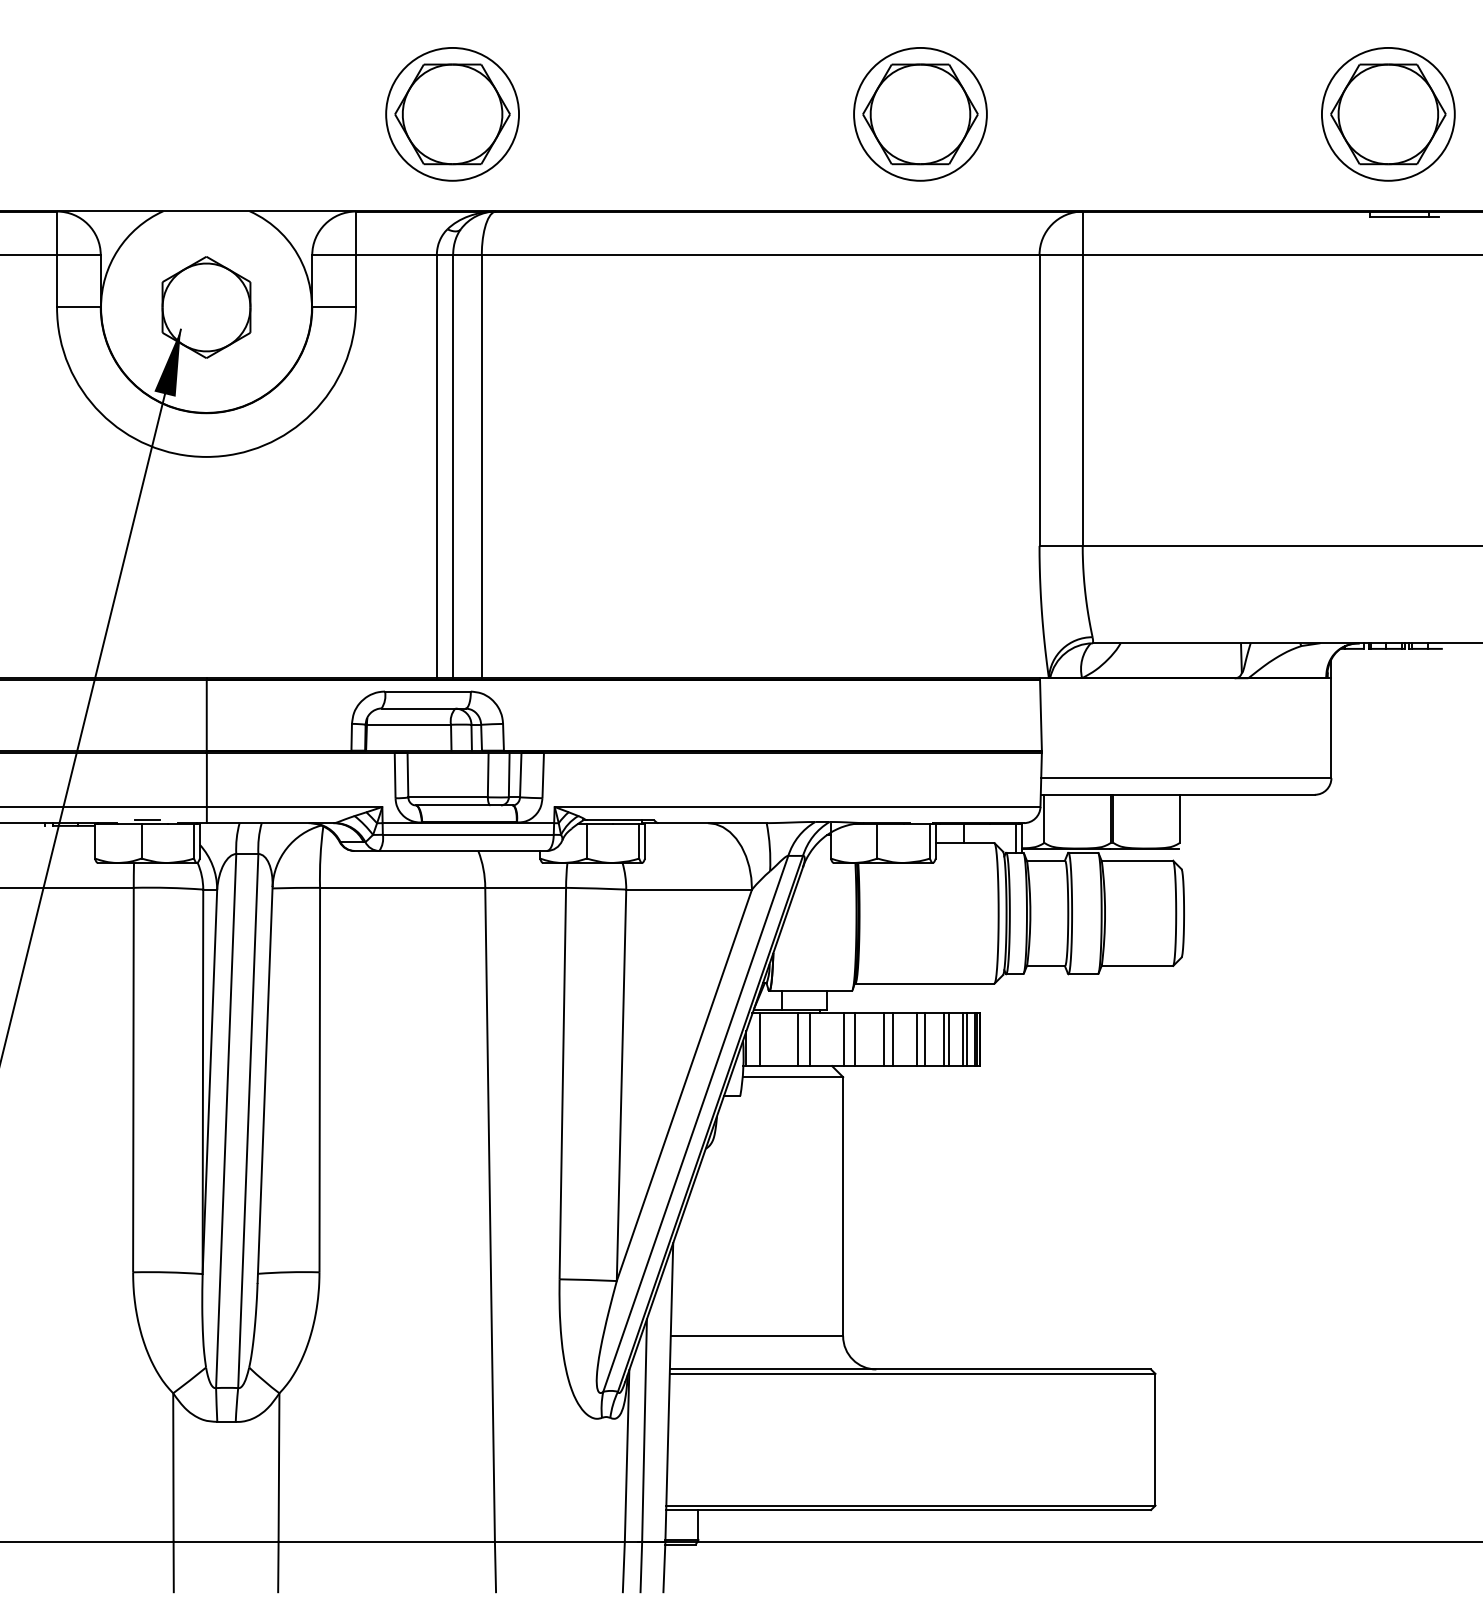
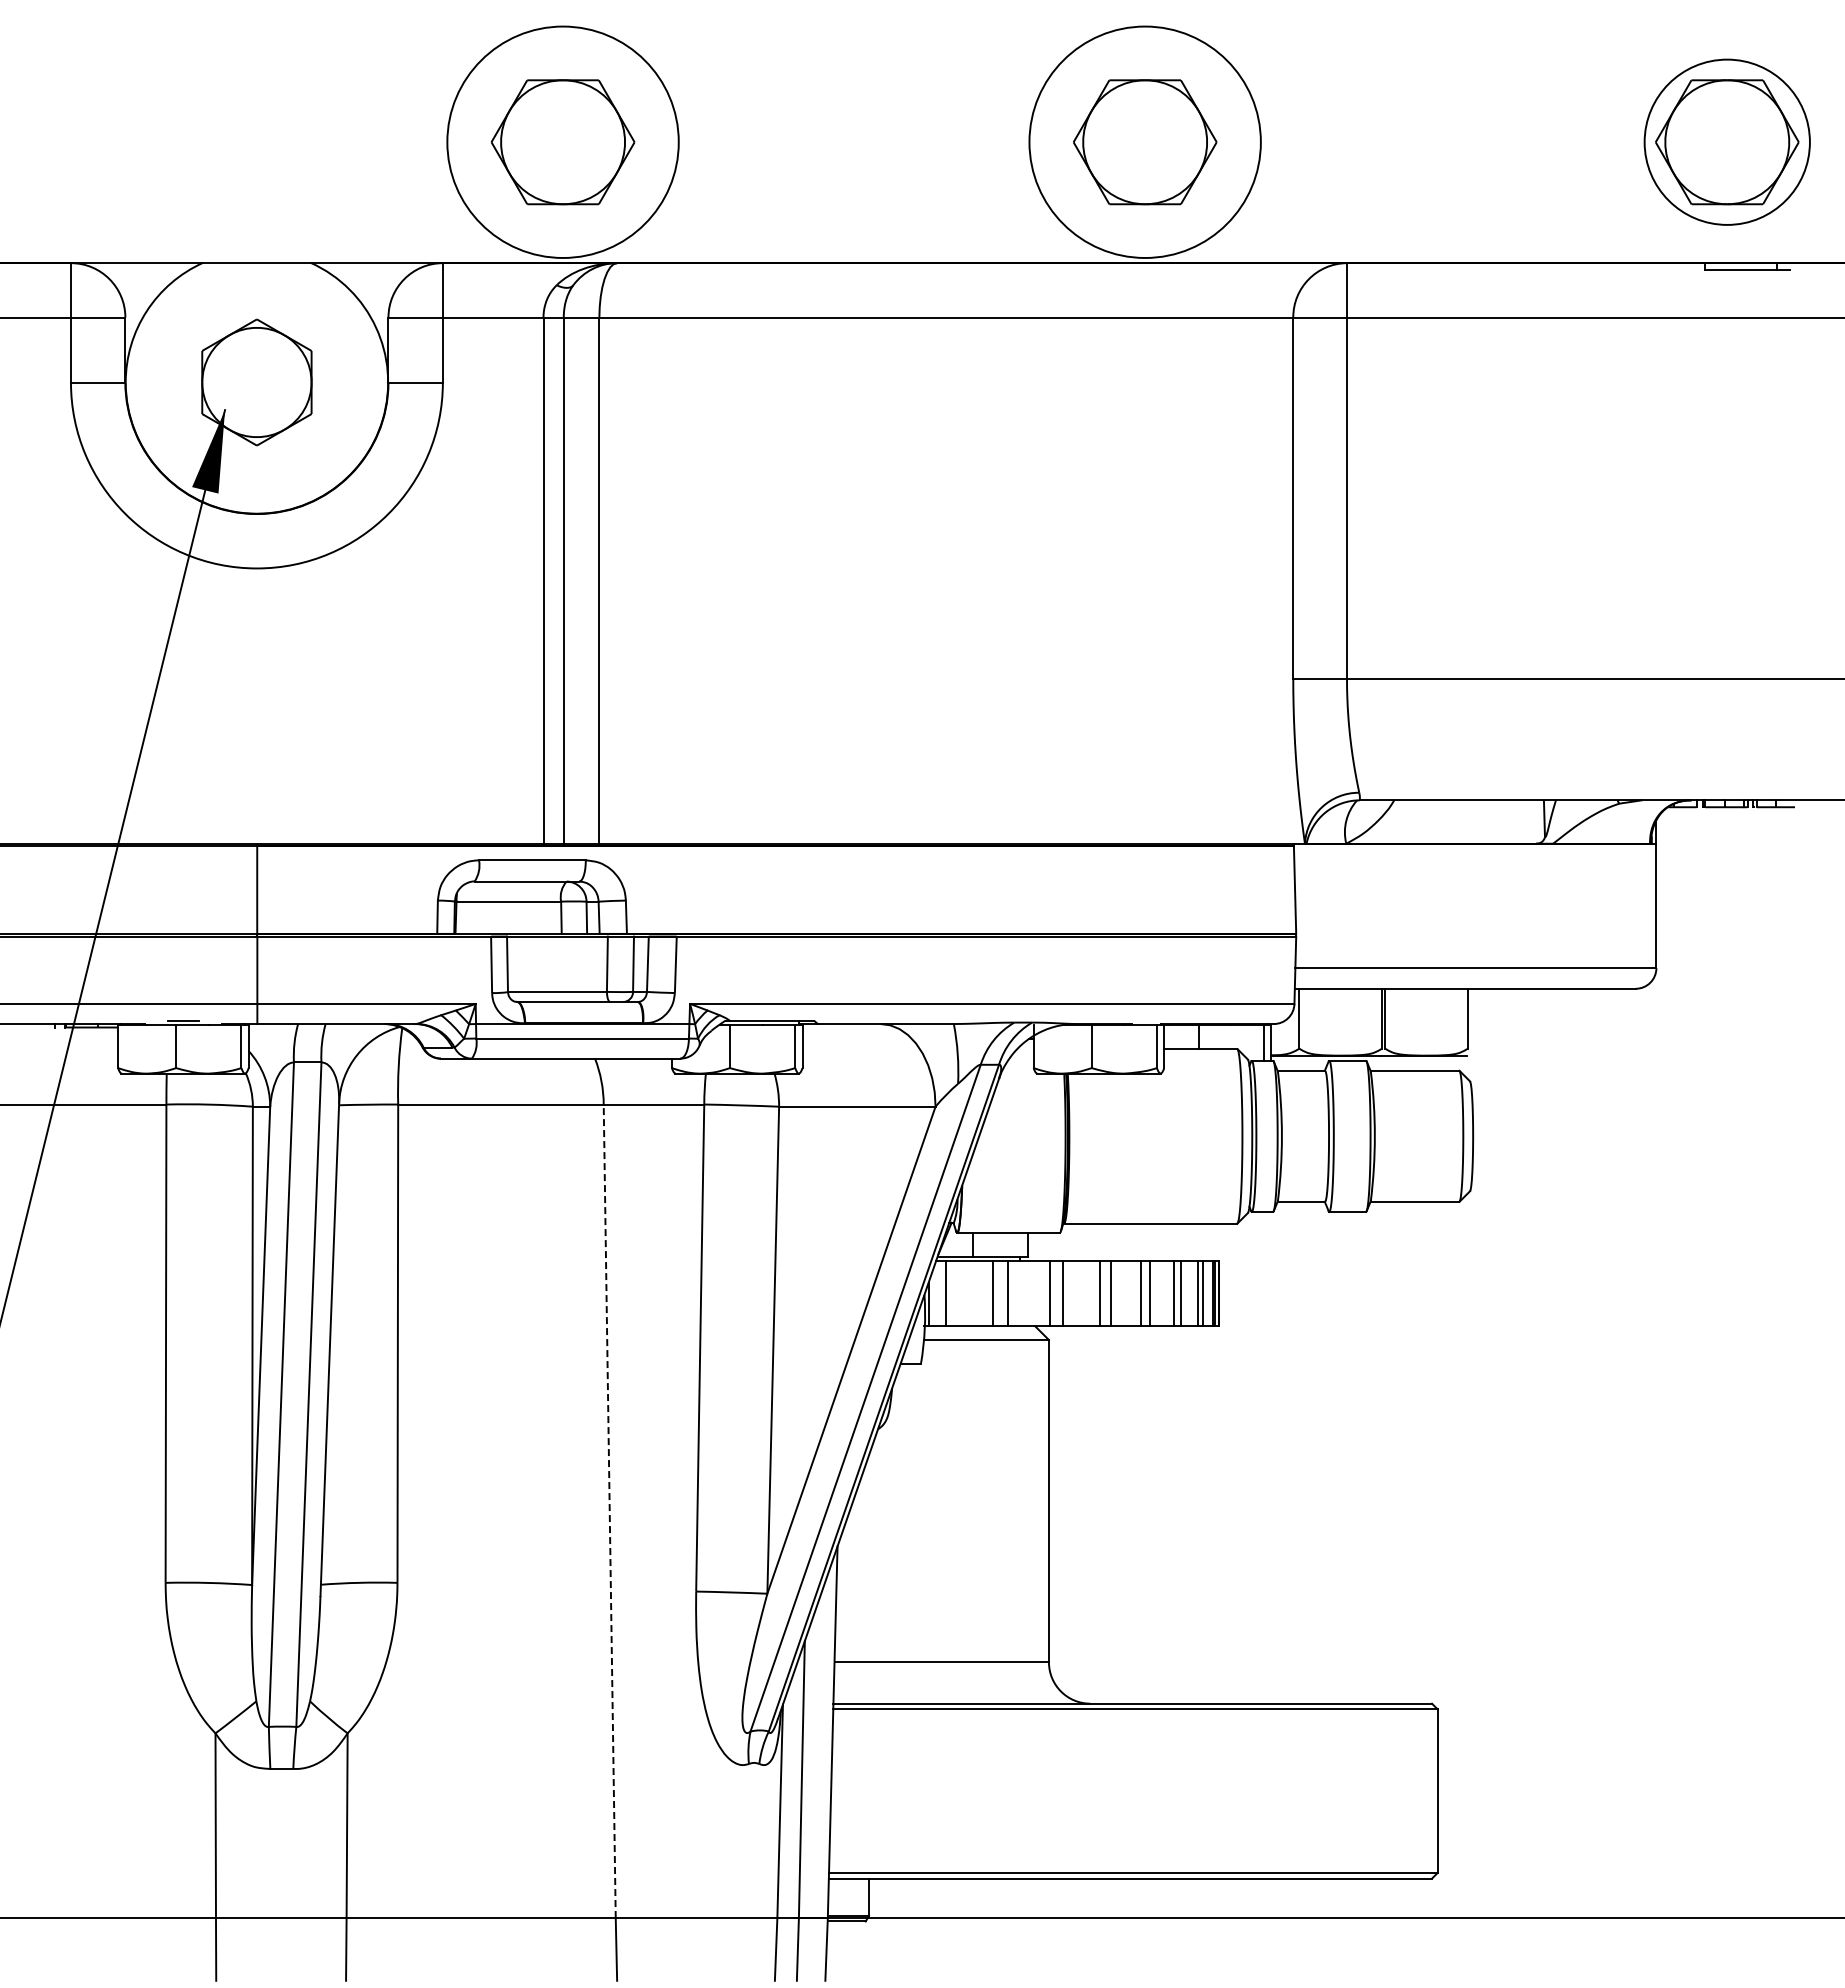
circle: (452, 113) -> (562, 141), size x1.4
circle: (919, 113) -> (1144, 141), size x1.4
line: (489, 1214) -> (609, 1511), solid -> dashed

